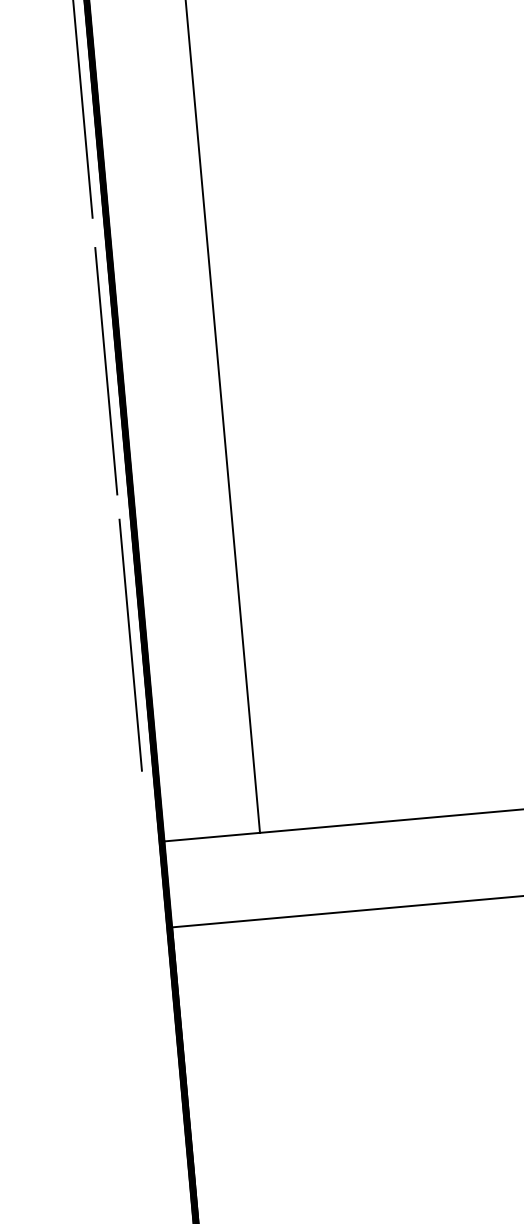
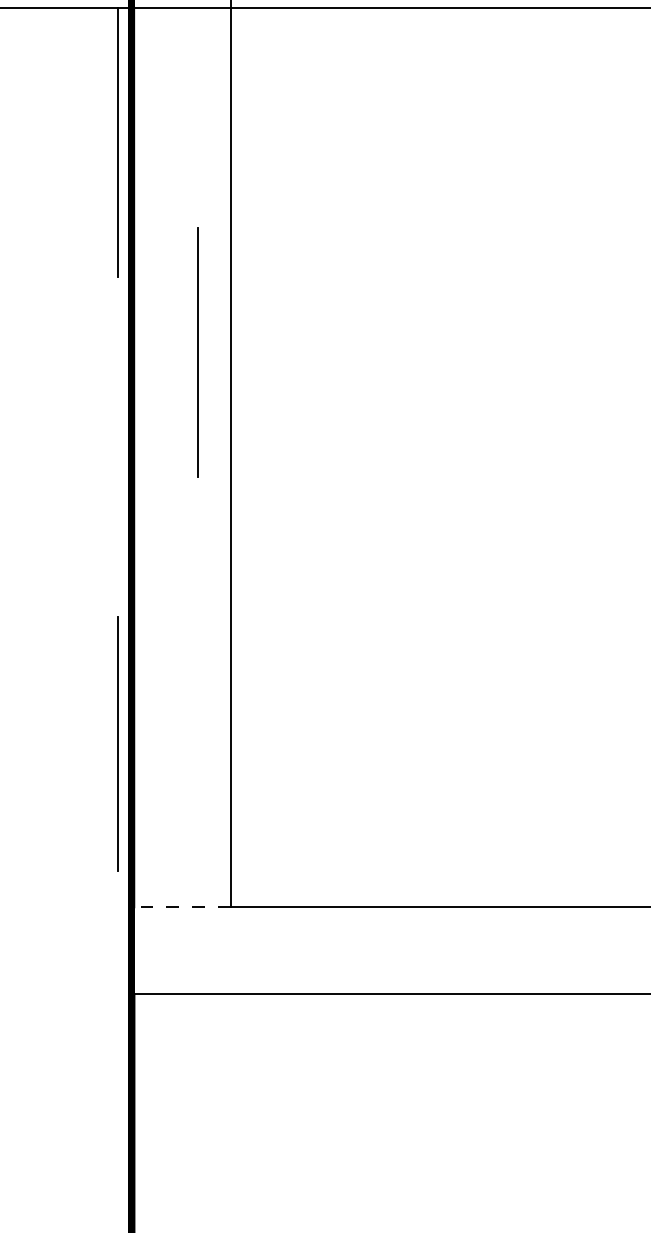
line: (105, 371) -> (197, 352), moved
line: (130, 644) -> (117, 743), moved
line: (211, 837) -> (181, 907), solid -> dashed

